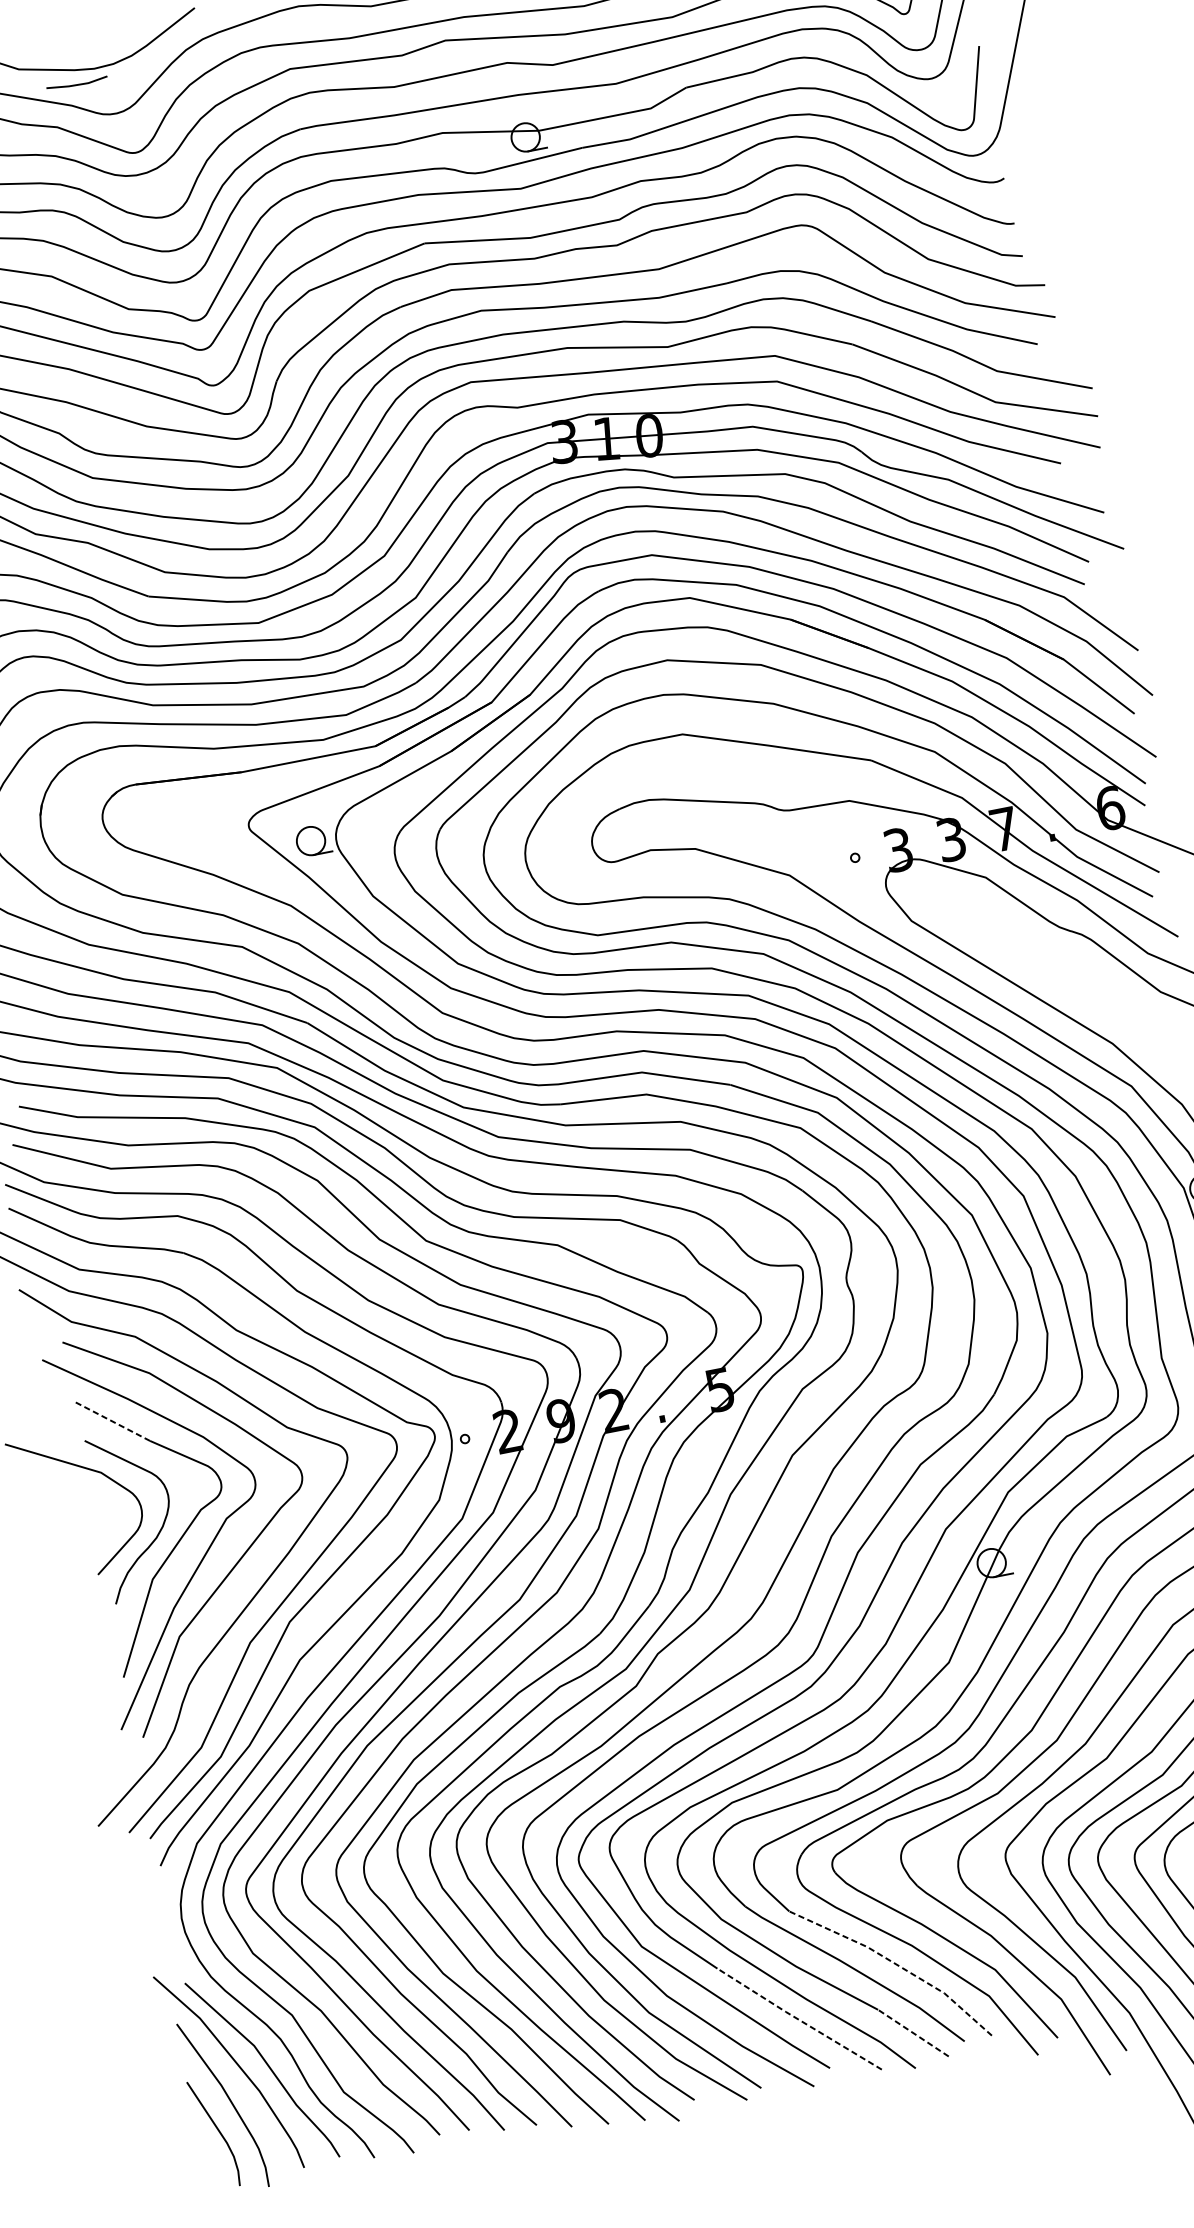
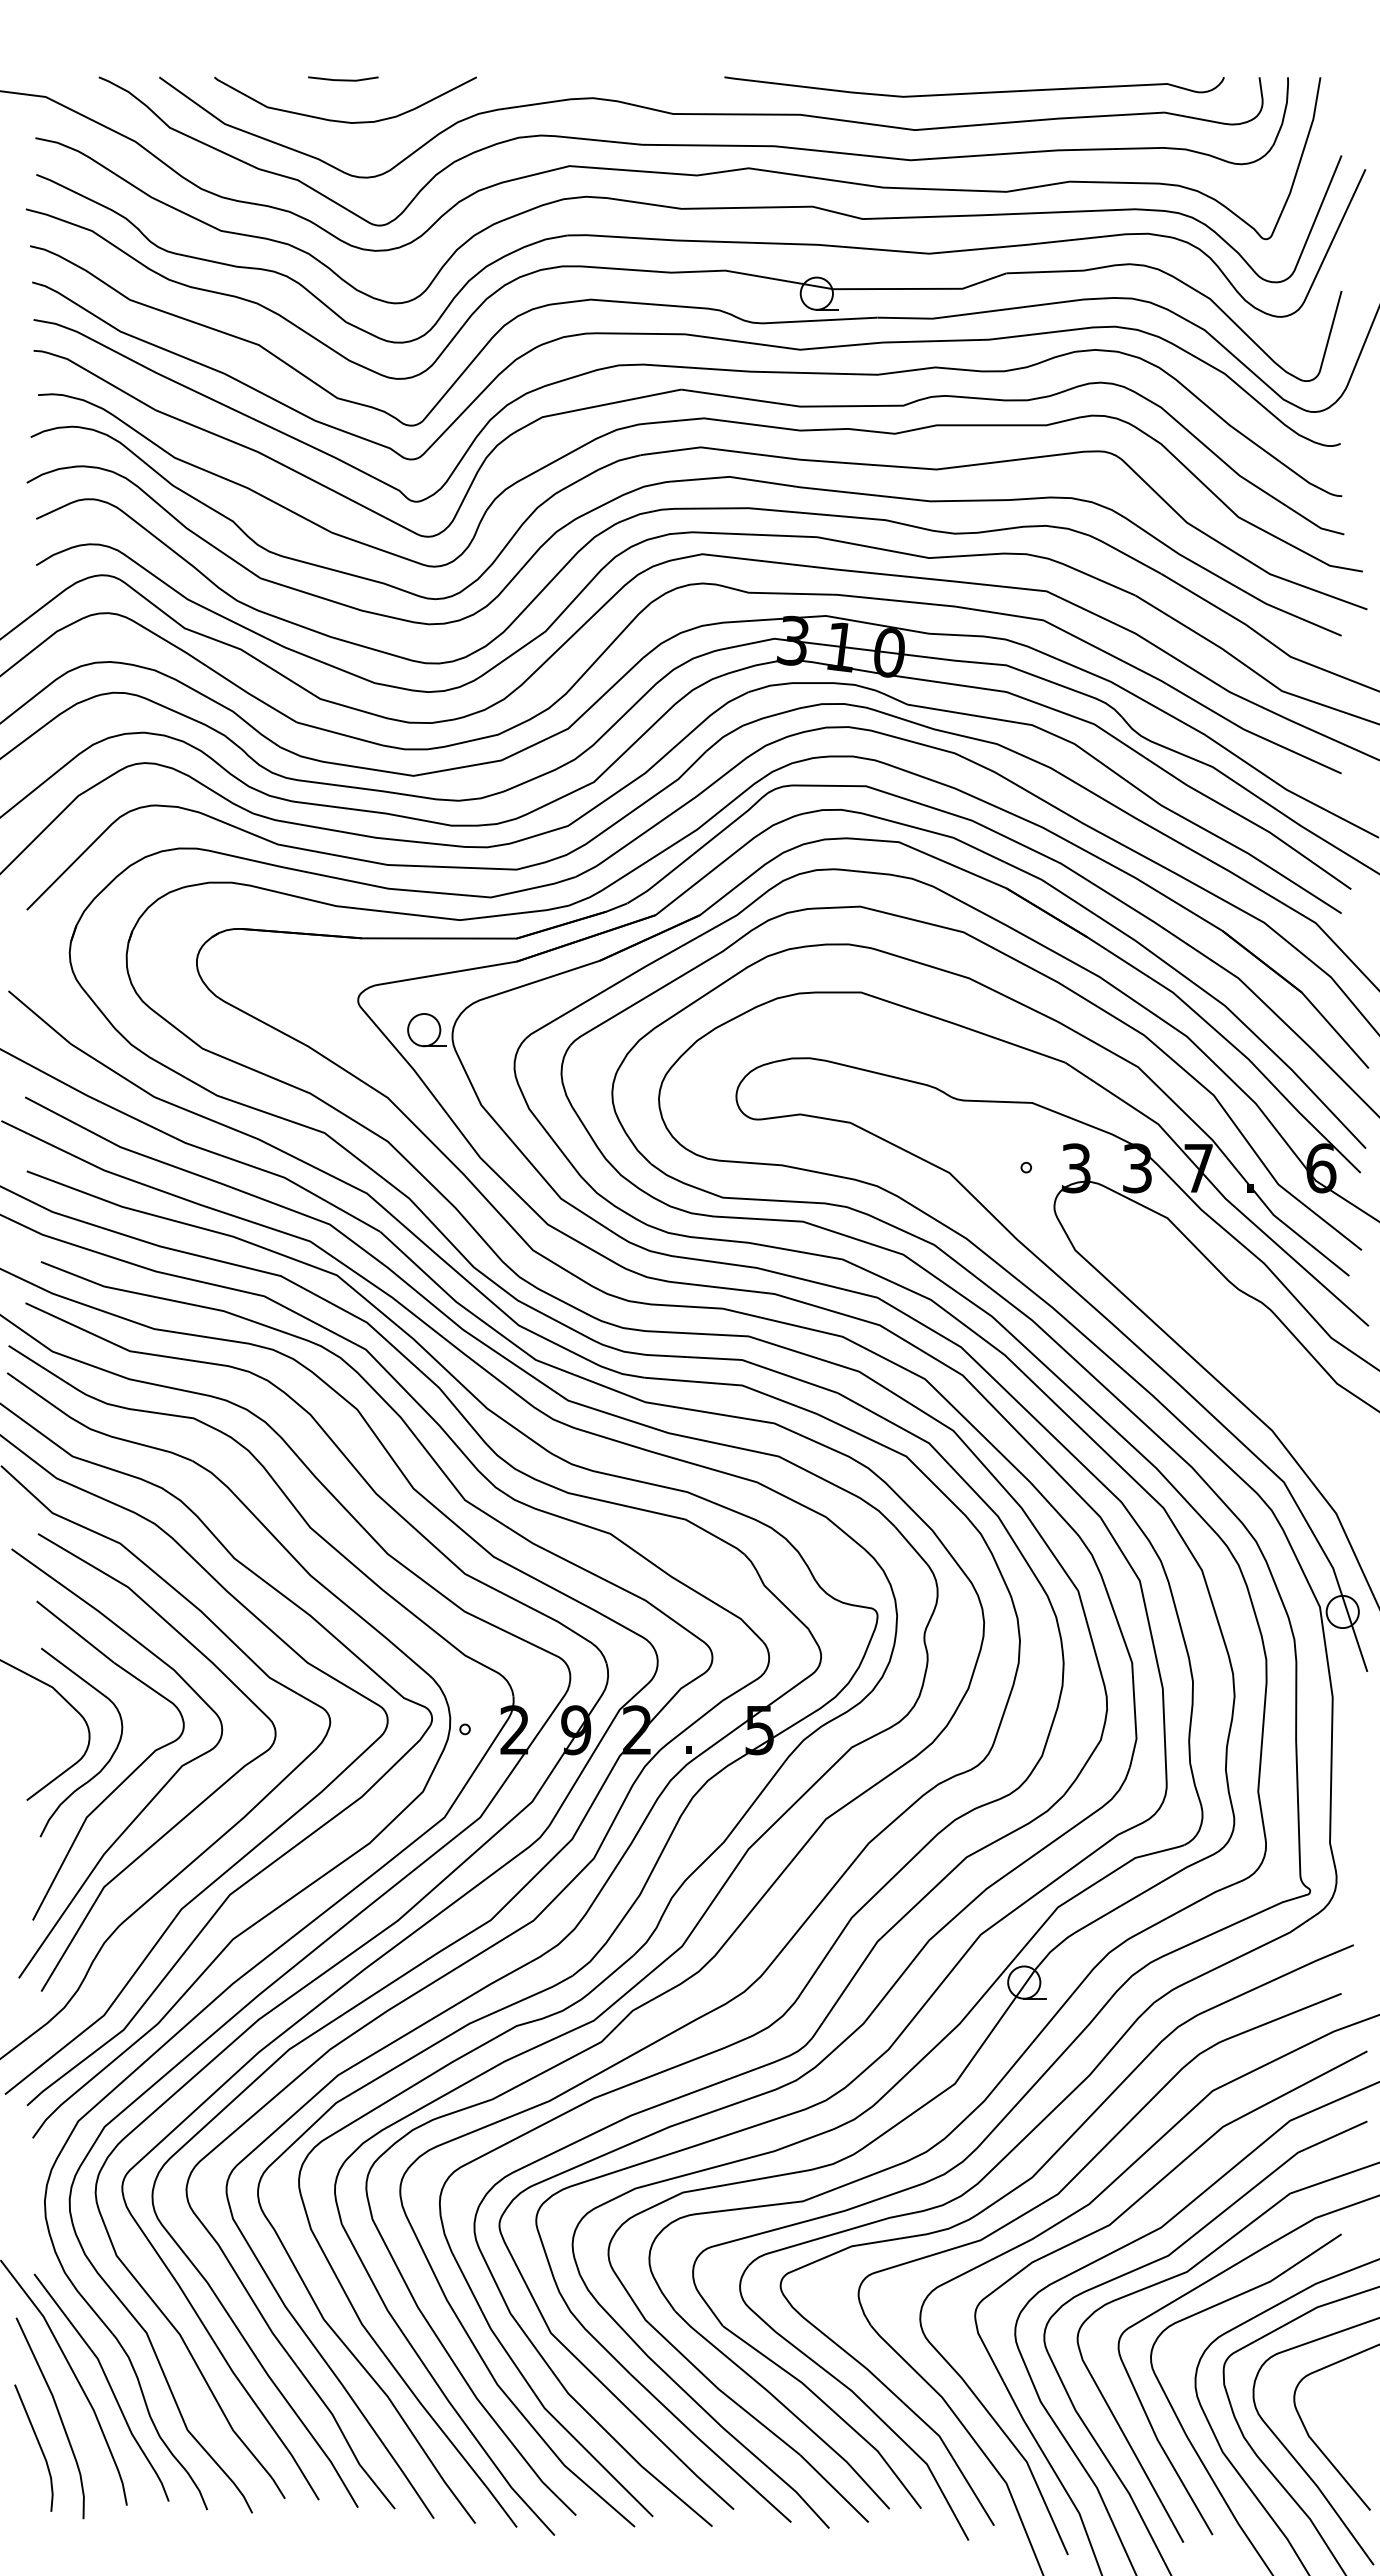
line: (77, 84) -> (343, 79), moved
line: (111, 1420) -> (75, 1631), dashed -> solid
line: (896, 1964) -> (830, 2408), dashed -> solid
line: (798, 2019) -> (709, 2448), dashed -> solid
line: (913, 2032) -> (834, 2488), dashed -> solid

